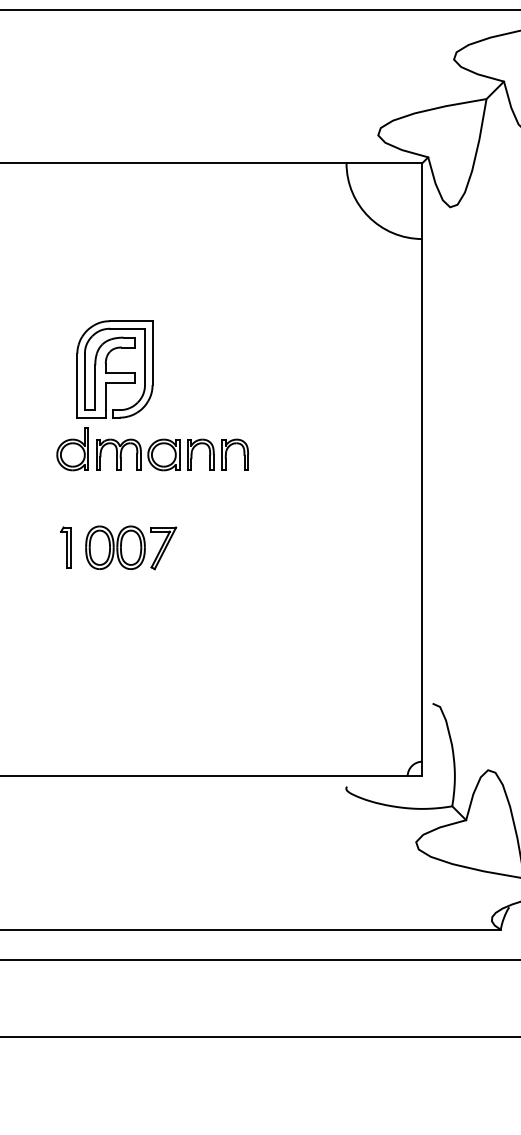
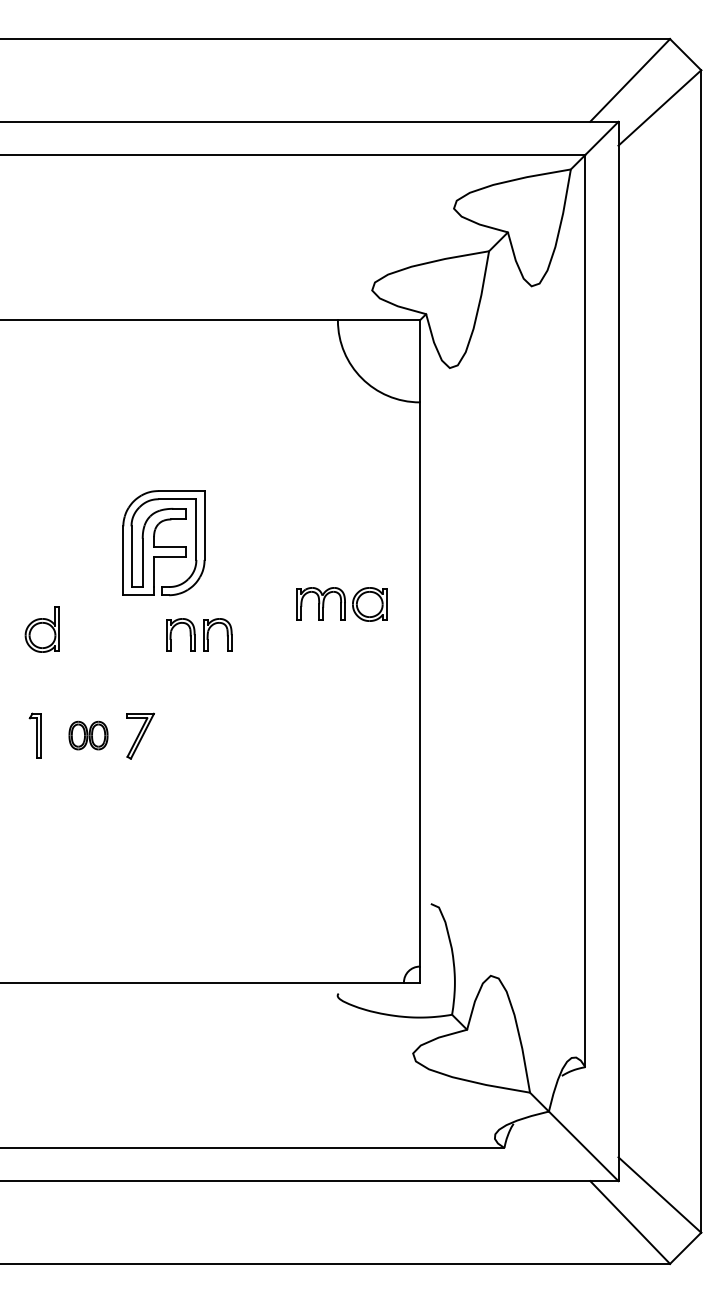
part: (114, 369) -> (163, 543), moved
part: (137, 454) -> (341, 604), moved
part: (115, 547) -> (88, 735), size x0.6

